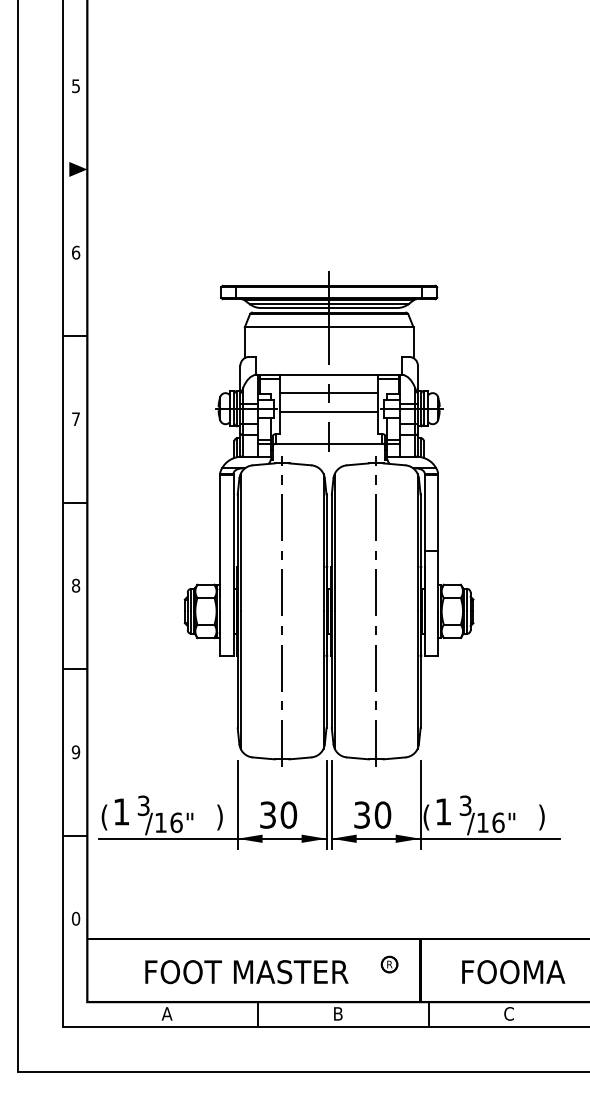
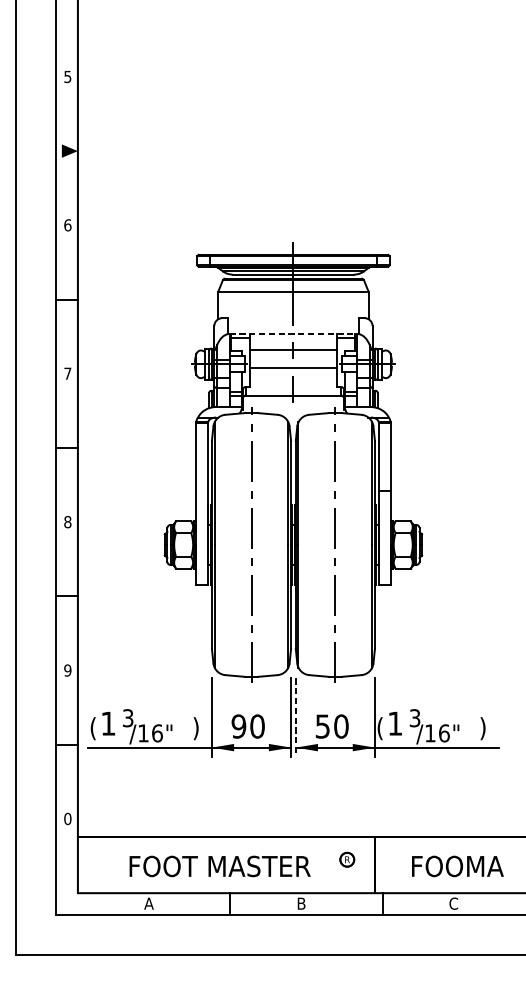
line: (329, 374) -> (293, 333), solid -> dashed
line: (331, 805) -> (295, 717), solid -> dashed
text: (267, 814) -> (238, 725), 30 -> 90
text: (362, 814) -> (323, 725), 30 -> 50

